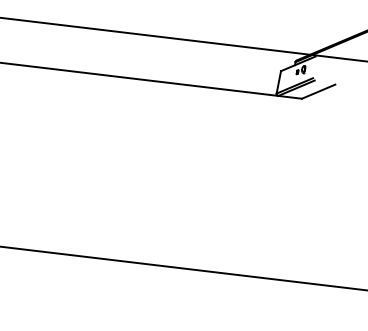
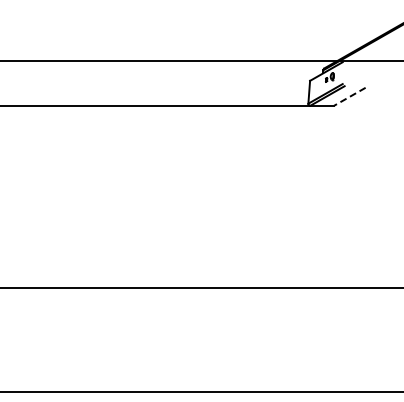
line: (318, 92) -> (349, 97), solid -> dashed

